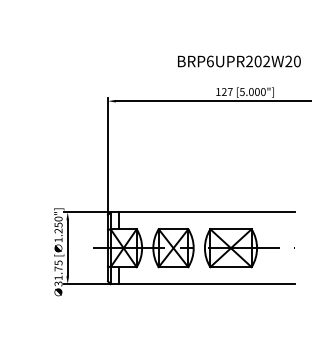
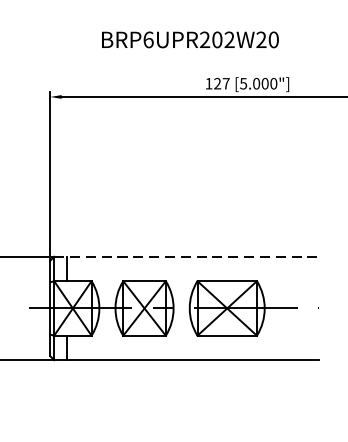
text: (239, 61) -> (190, 39), moved
line: (203, 212) -> (187, 257), solid -> dashed

